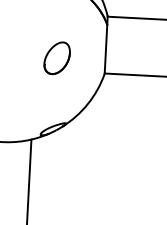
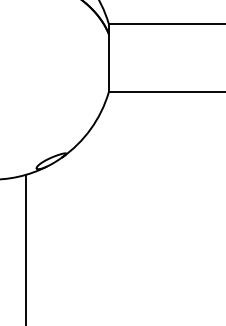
part: (57, 58) -> (51, 76), removed

